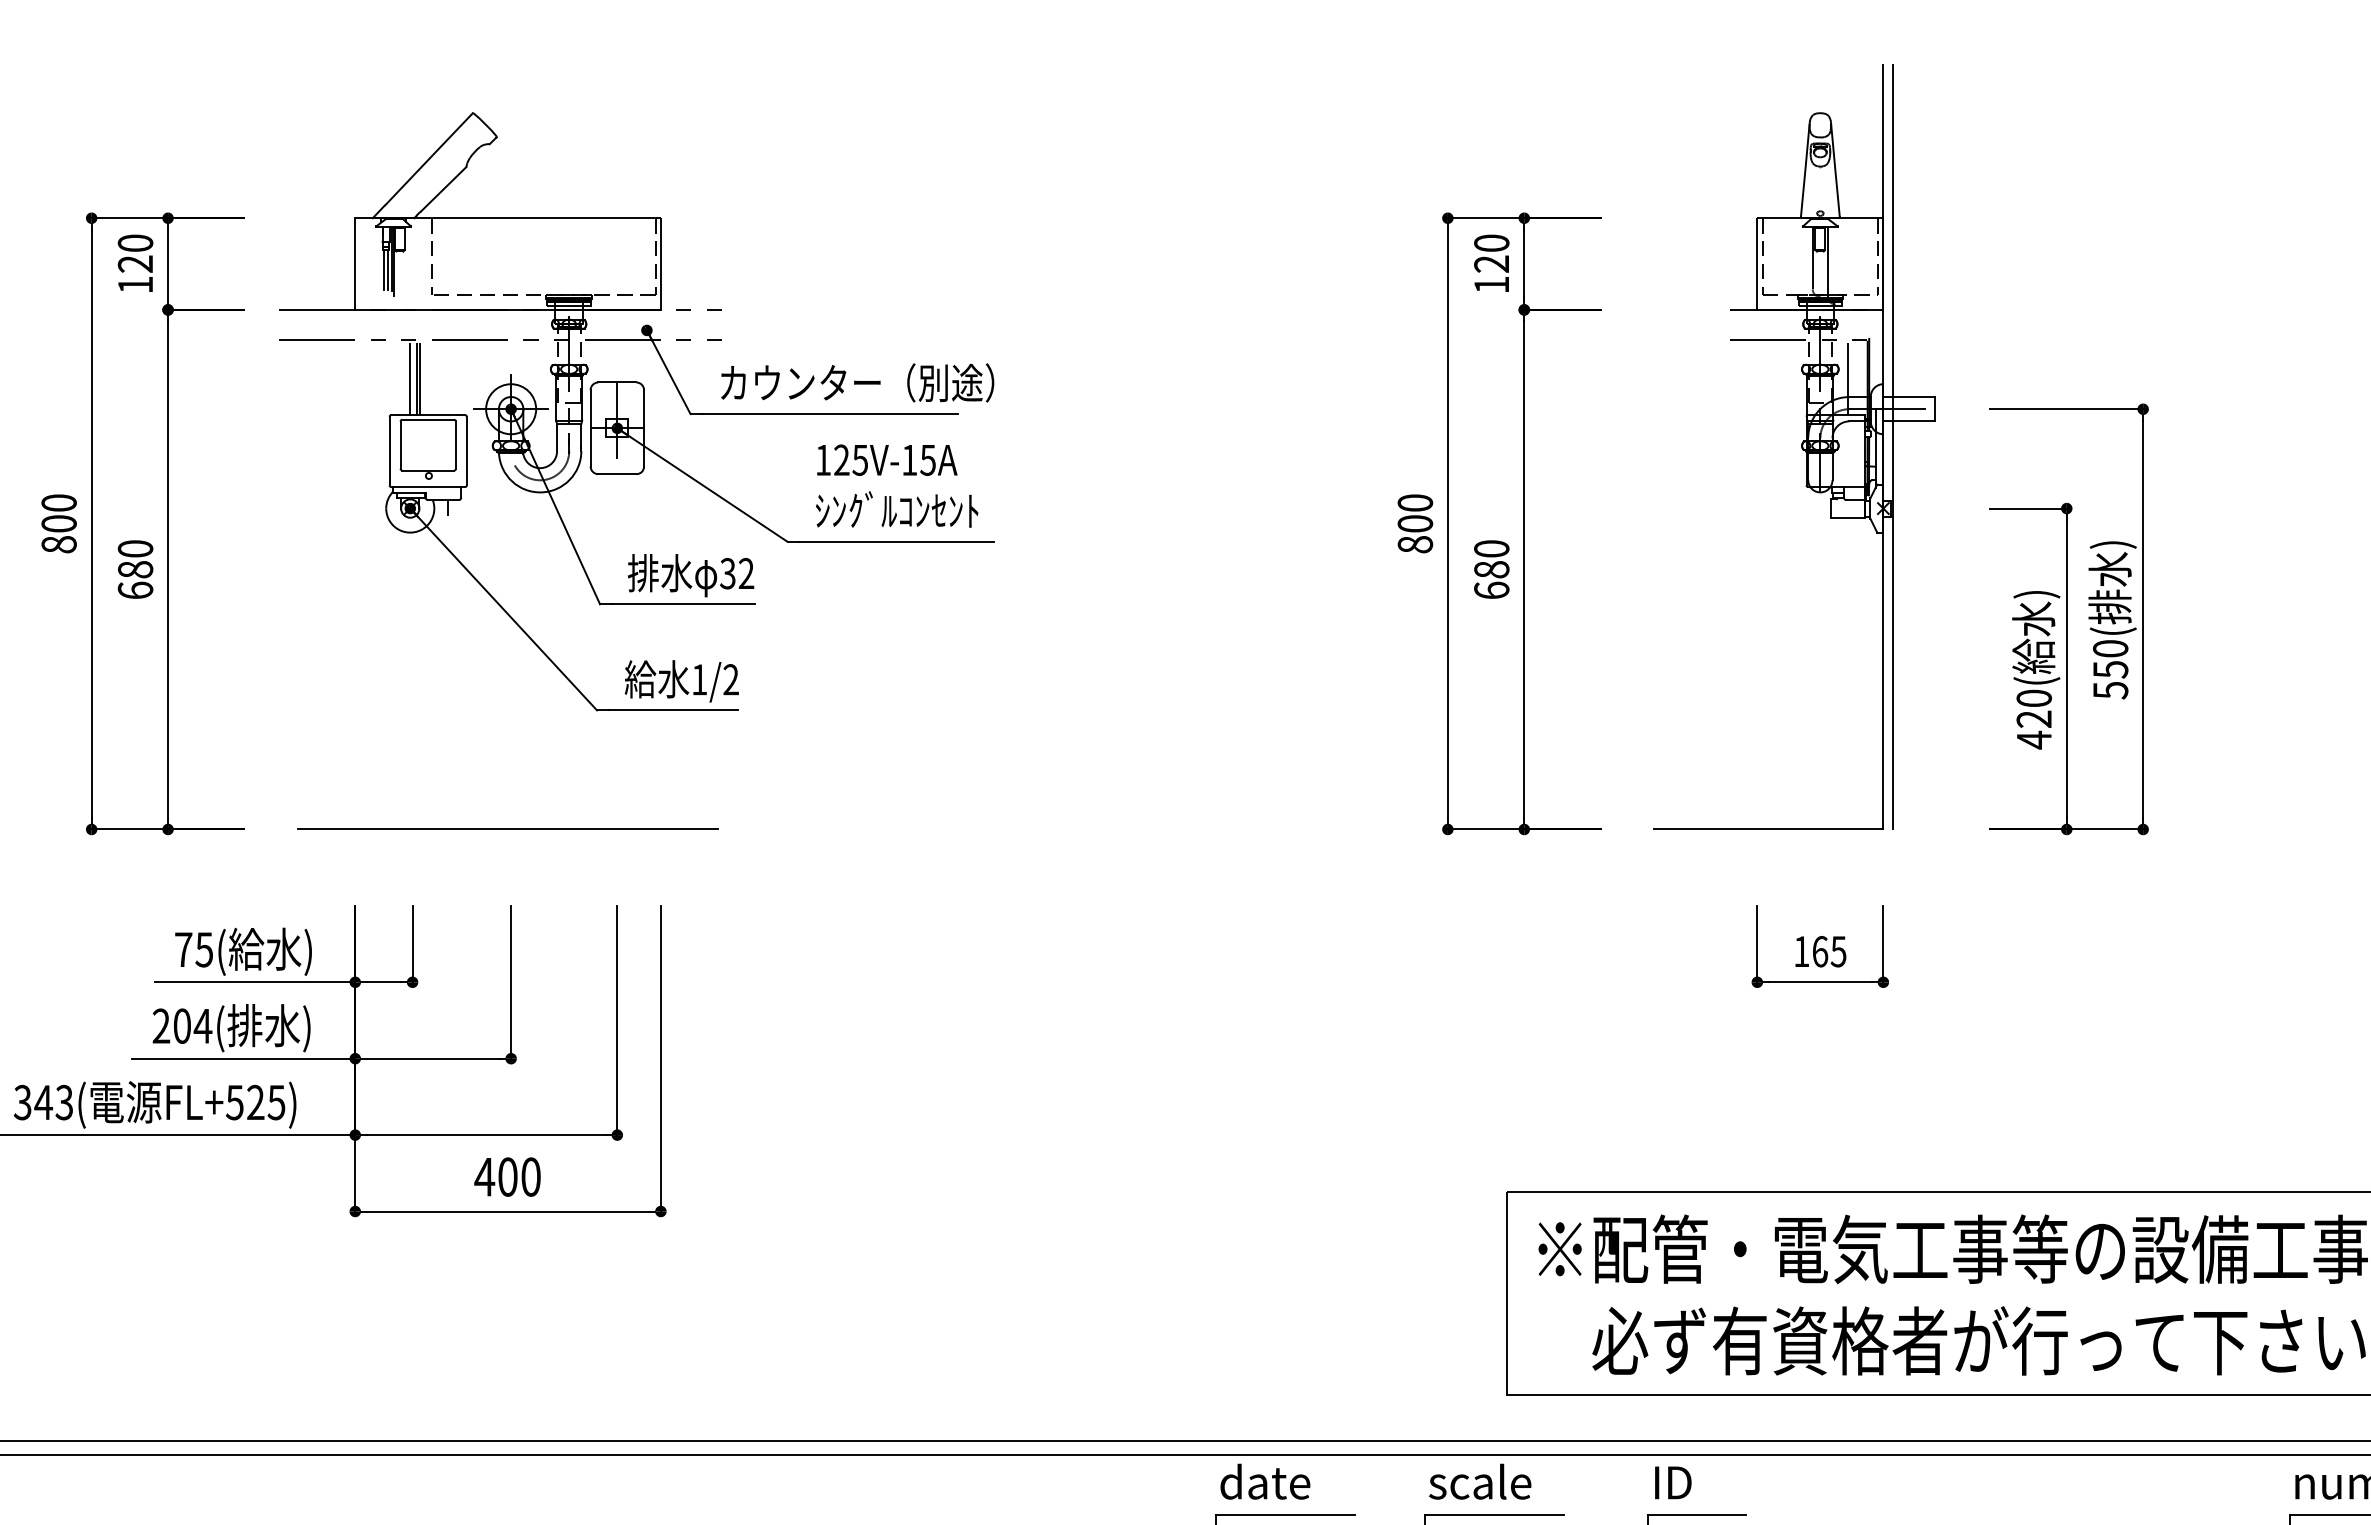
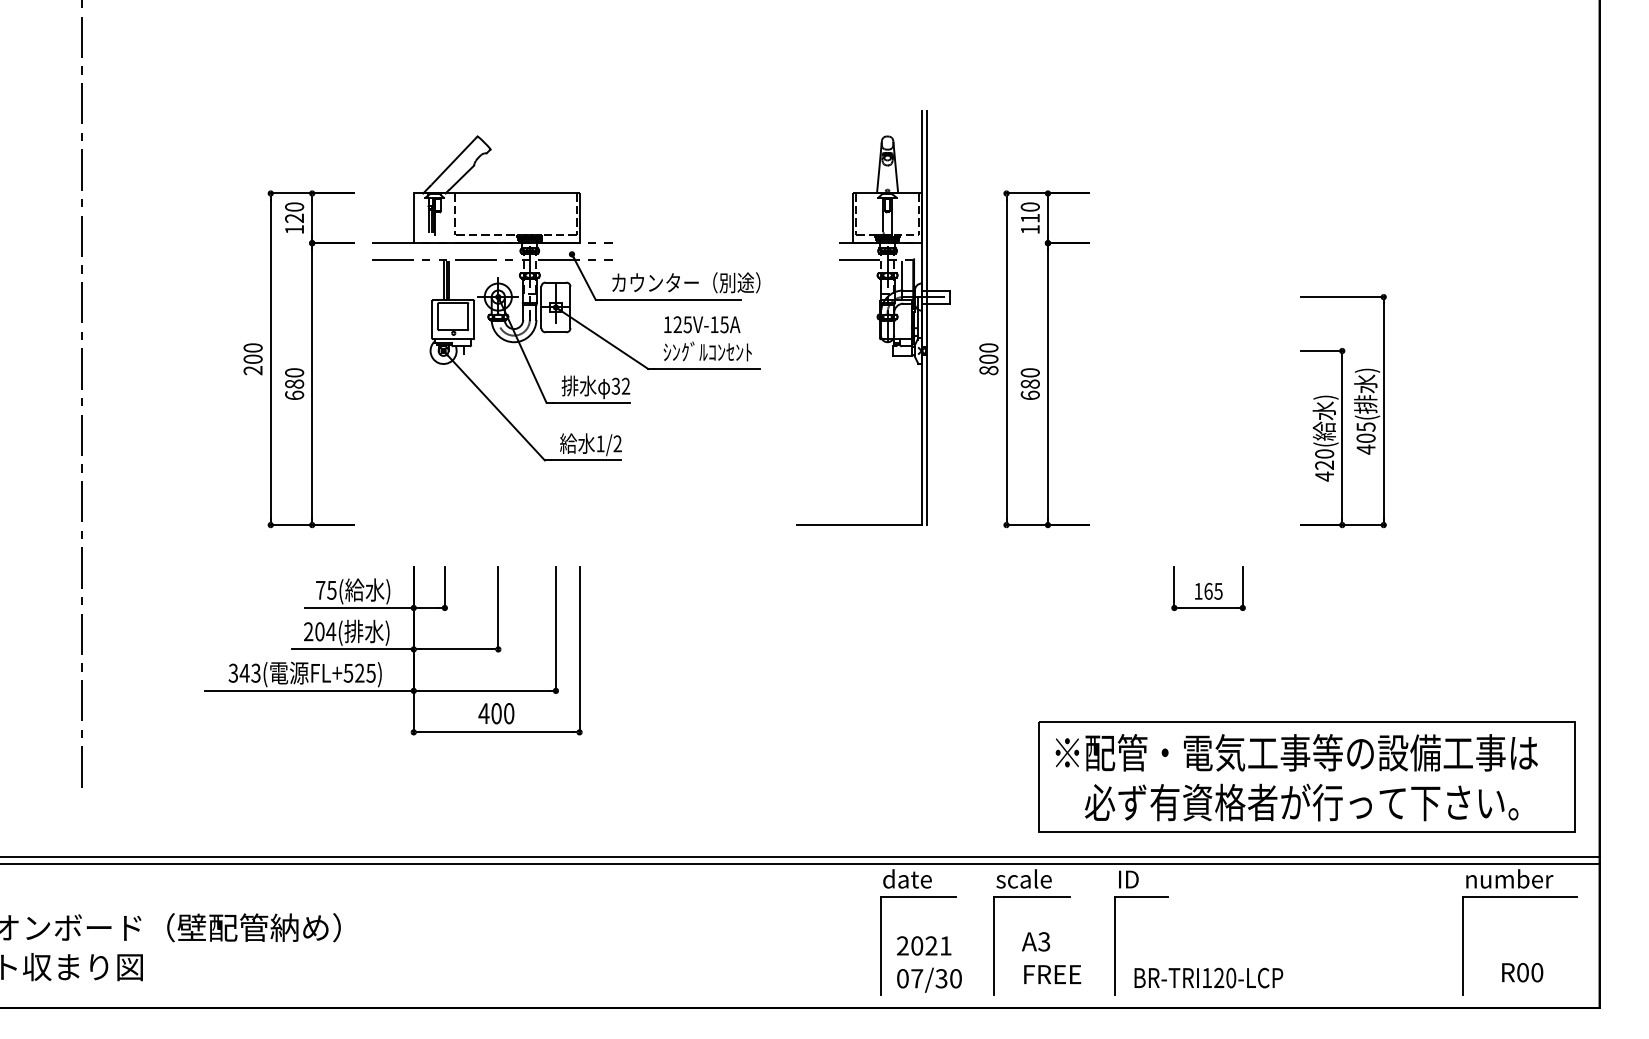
text: (1490, 262) -> (1029, 217), 120 -> 110
part: (1794, 446) -> (873, 317), moved
text: (57, 544) -> (252, 370), 800 -> 200
text: (2109, 669) -> (1365, 438), 550( -> 405(
line: (507, 830) -> (496, 525), removed

